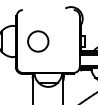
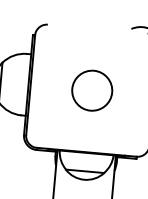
circle: (38, 41) -> (92, 90), moved

